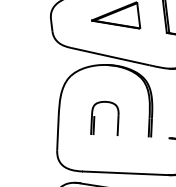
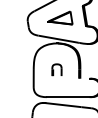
part: (104, 117) -> (56, 69), size x0.7

